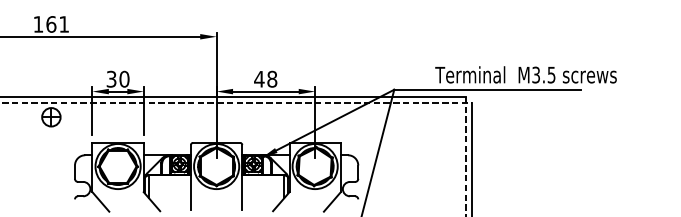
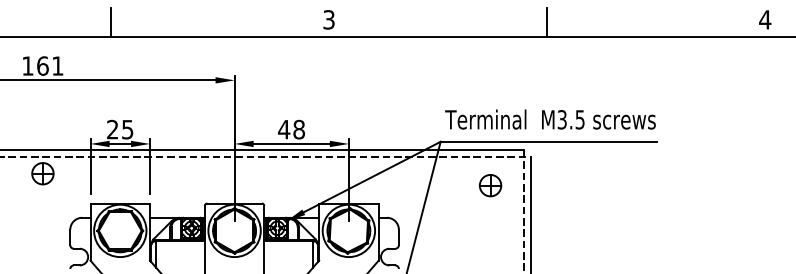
text: (526, 74) -> (550, 119), moved
text: (118, 79) -> (120, 129), 30 -> 25
part: (437, 127) -> (490, 185), added

